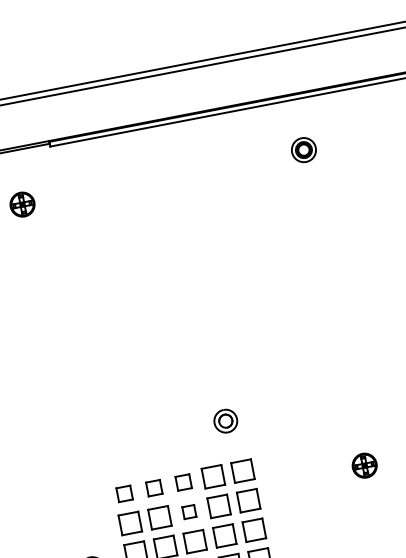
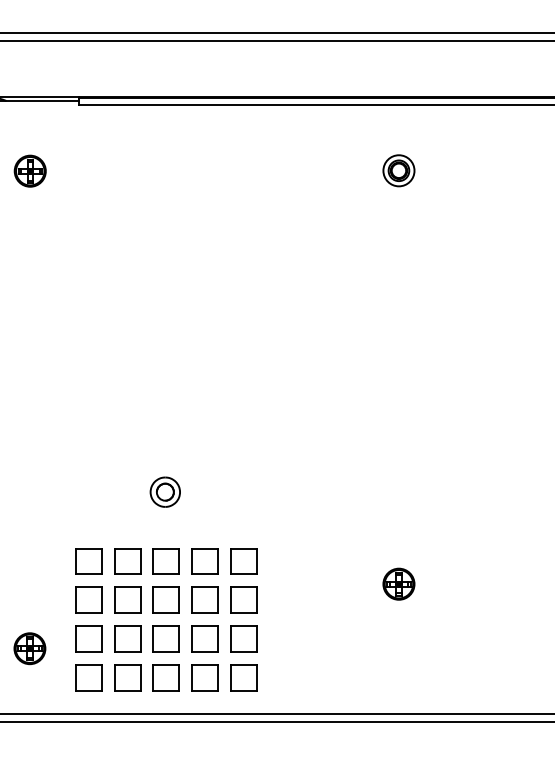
part: (225, 420) -> (164, 491), moved
part: (183, 482) -> (165, 561), size x1.43
part: (154, 488) -> (127, 561), size x1.43
part: (124, 493) -> (88, 561), size x1.43
part: (188, 511) -> (165, 599), size x1.67

